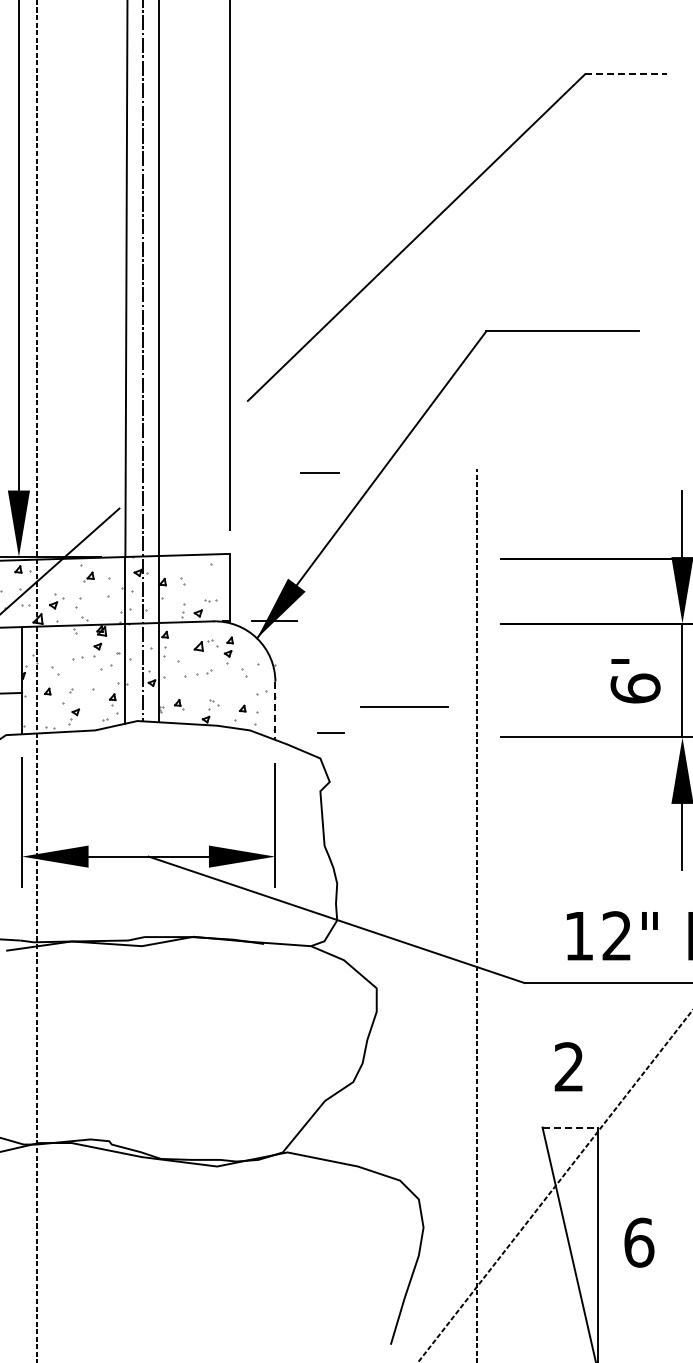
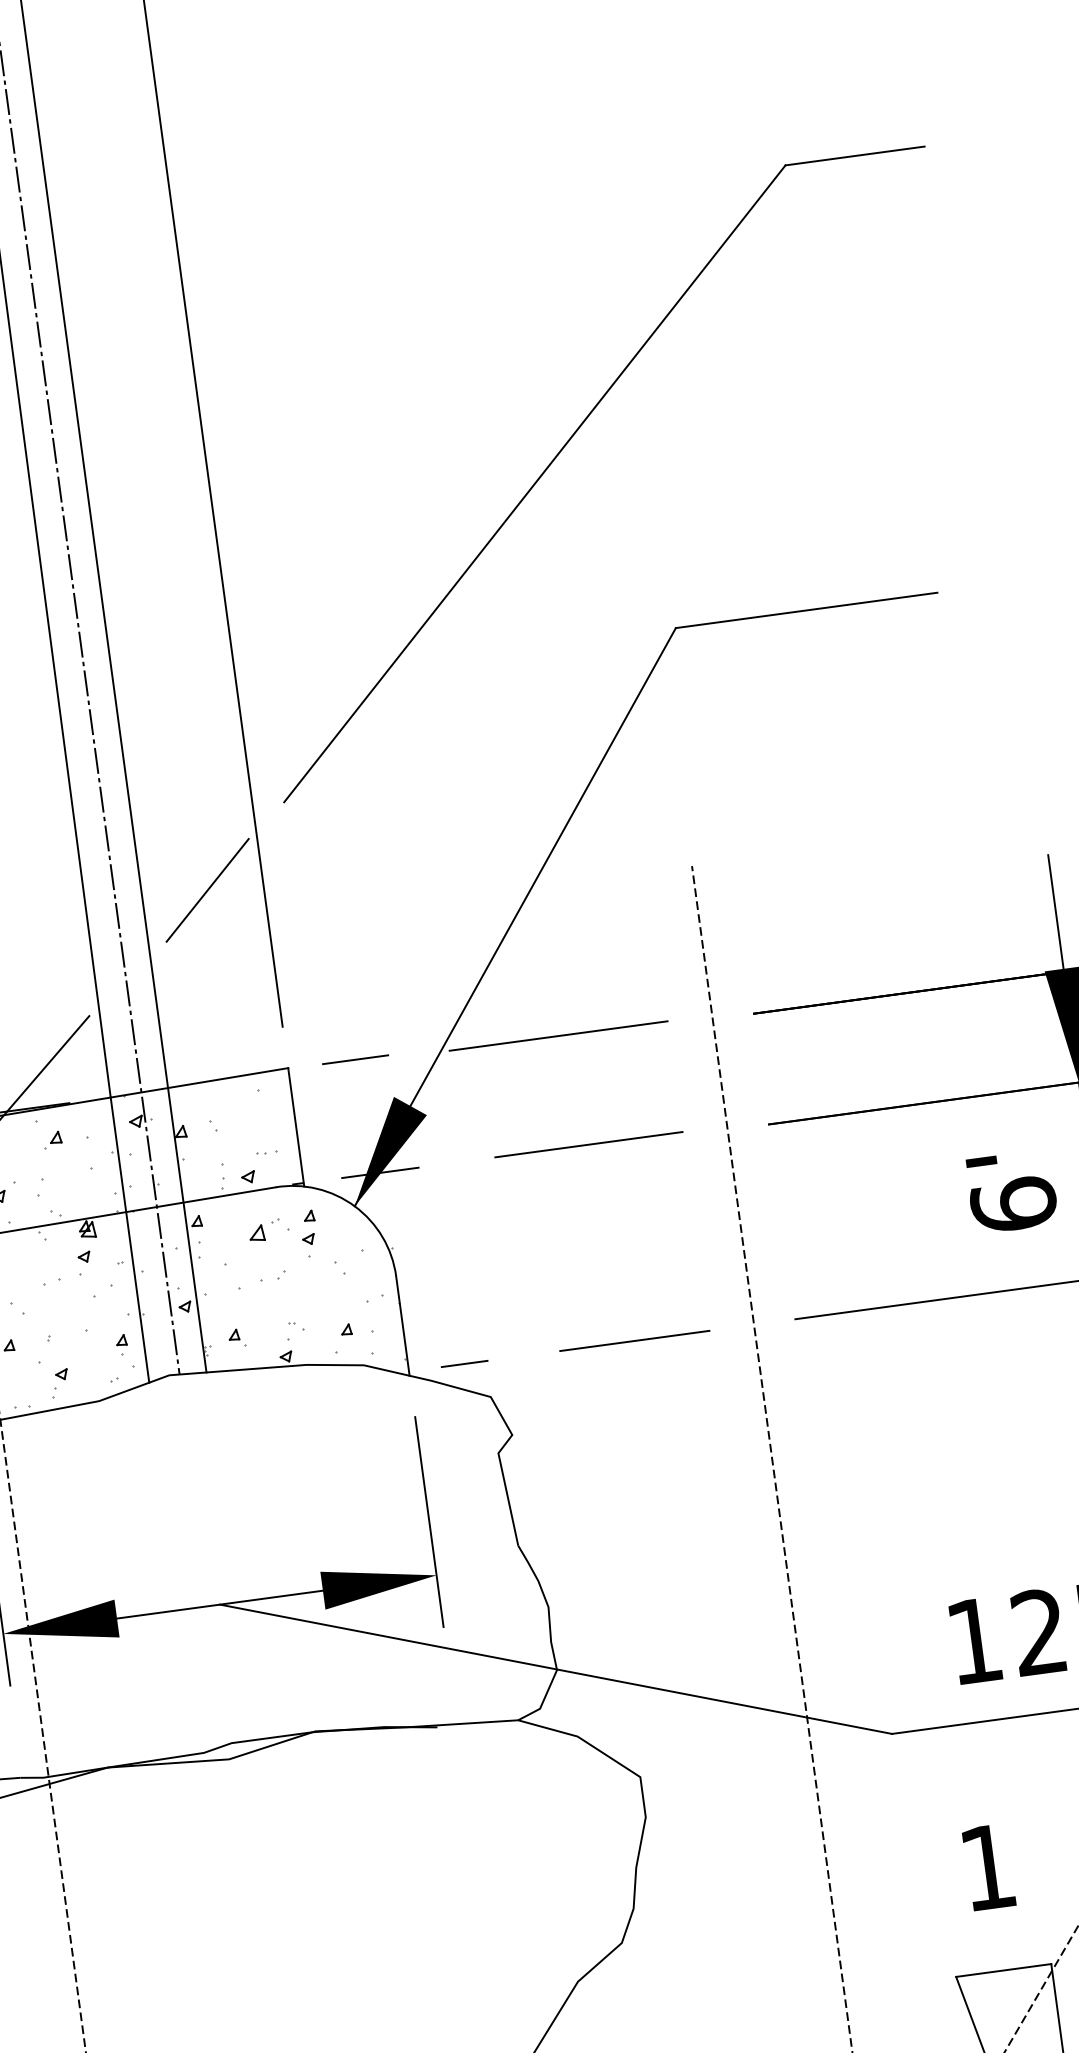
line: (625, 74) -> (854, 156), dashed -> solid
line: (196, 445) -> (206, 890), added
line: (319, 472) -> (354, 1058), moved
line: (387, 556) -> (558, 1036), added
line: (396, 621) -> (589, 1145), added
line: (404, 706) -> (634, 1339), moved
line: (275, 711) -> (403, 1327), dashed -> solid
line: (330, 732) -> (463, 1362), moved
text: (568, 1066) -> (986, 1866), 2 -> 1
line: (570, 1127) -> (1003, 1970), dashed -> solid

